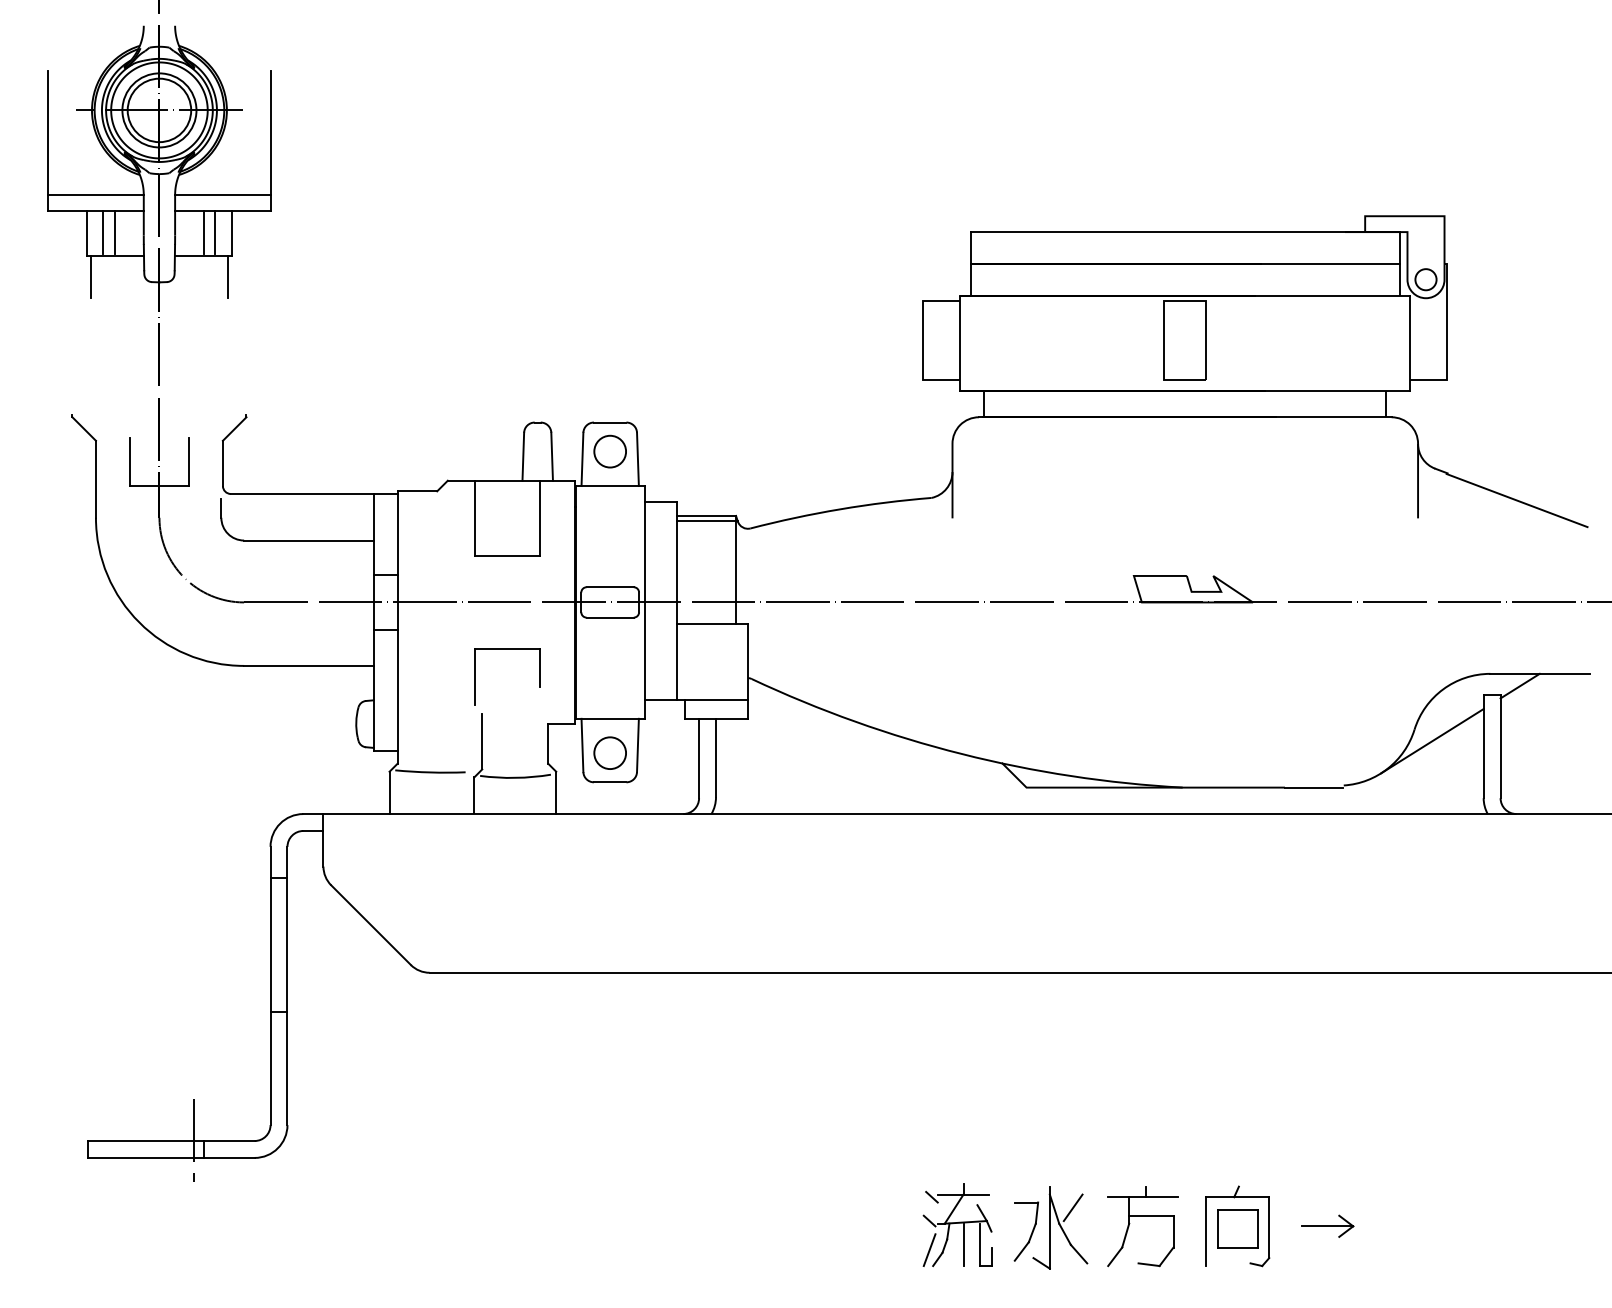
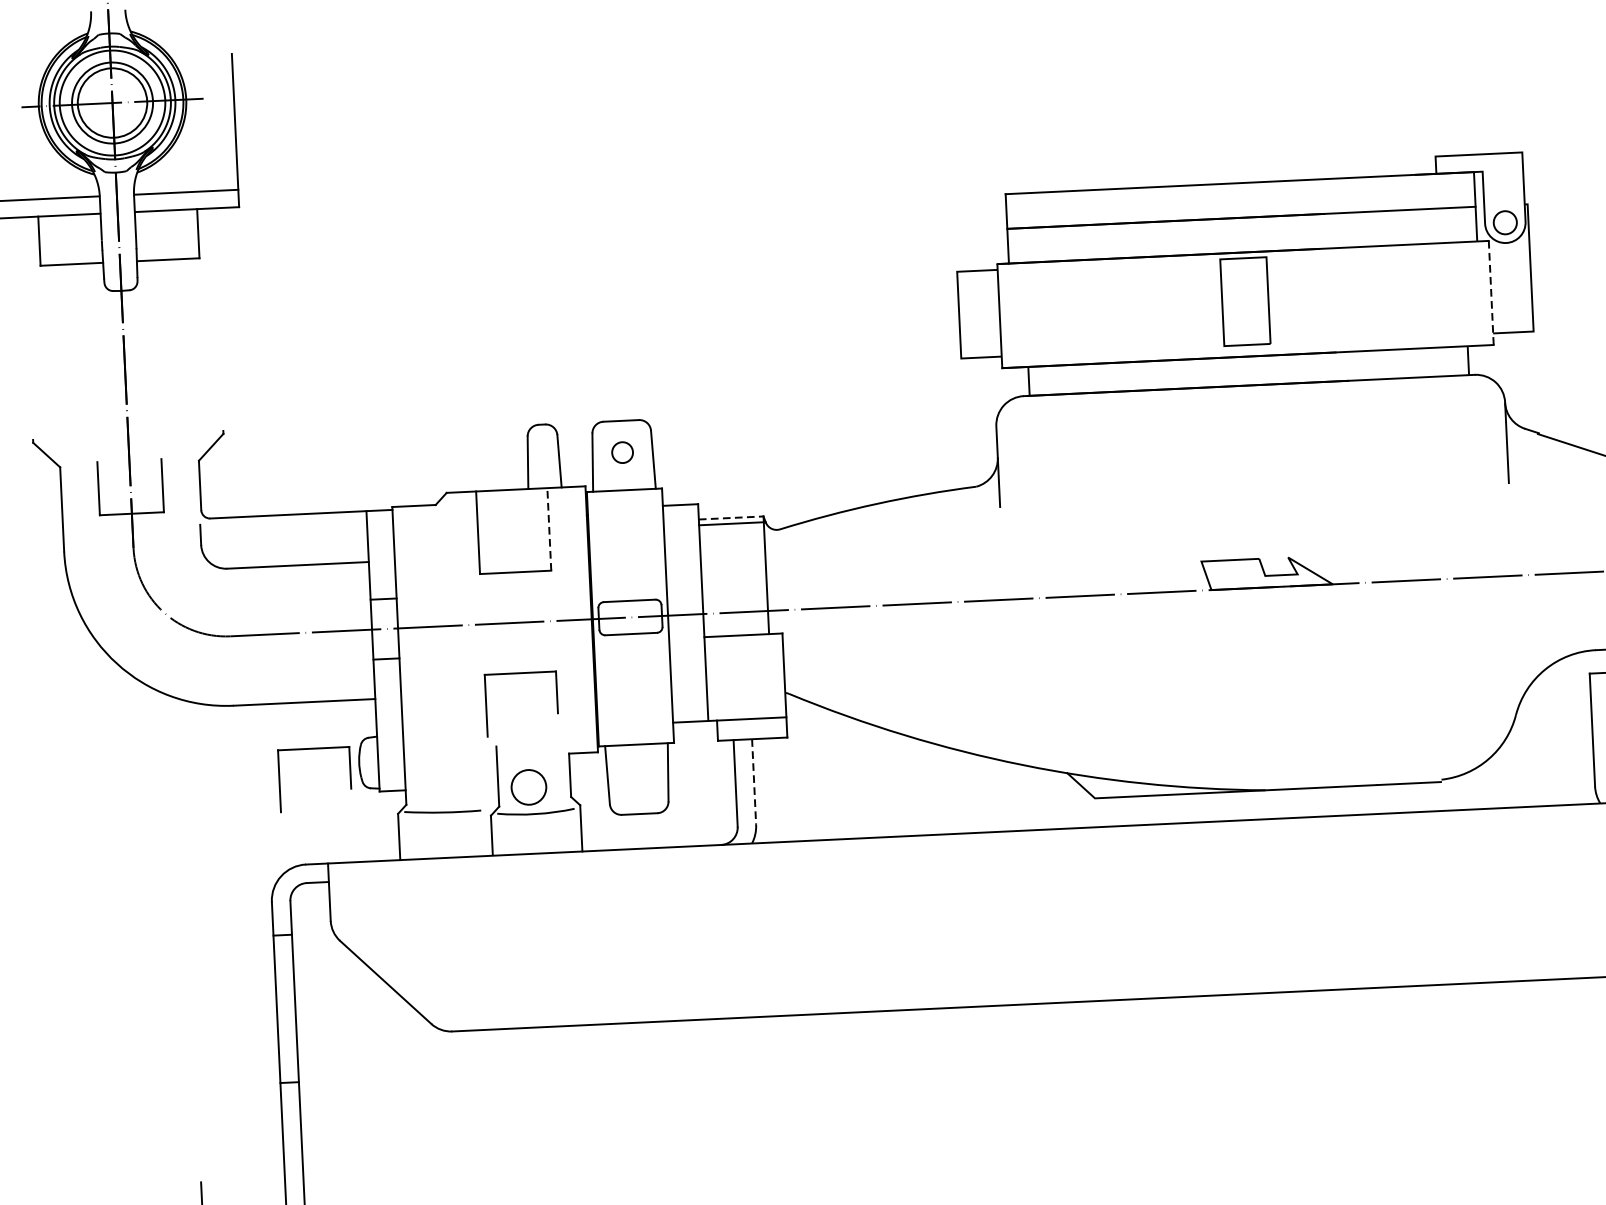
line: (103, 231) -> (57, 238), removed
line: (114, 231) -> (69, 237), removed
line: (204, 231) -> (168, 233), removed
line: (215, 231) -> (180, 232), removed
line: (90, 276) -> (45, 288), removed
line: (228, 276) -> (196, 280), removed
line: (1410, 343) -> (1491, 293), solid -> dashed
circle: (609, 451) -> (621, 452), size x0.6
line: (706, 515) -> (731, 517), solid -> dashed
line: (539, 518) -> (548, 529), solid -> dashed
part: (315, 709) -> (313, 749), added
line: (1432, 741) -> (1536, 727), removed
circle: (609, 752) -> (528, 786), moved
line: (716, 758) -> (754, 782), solid -> dashed

